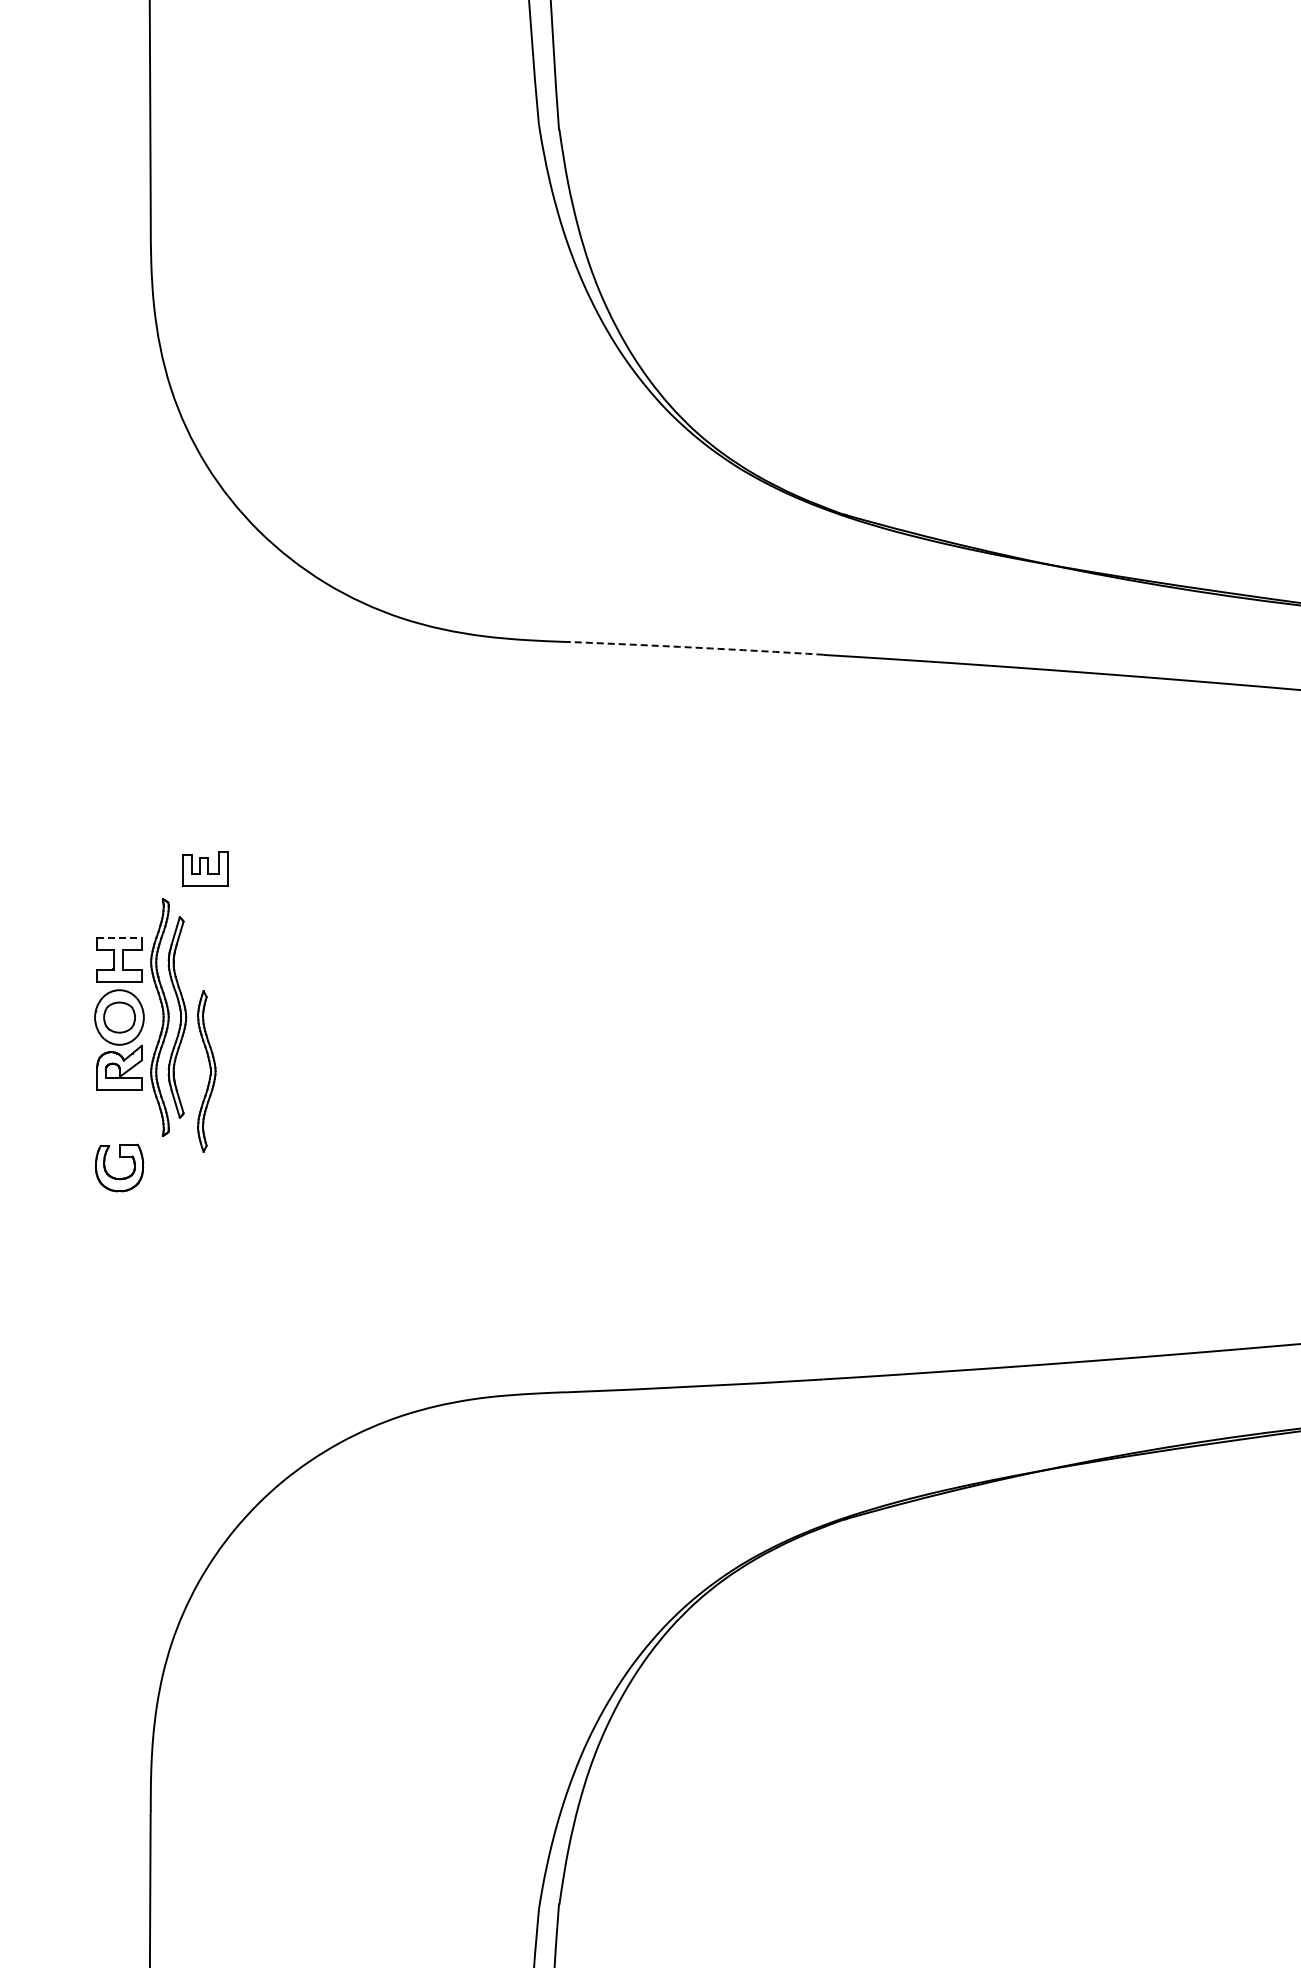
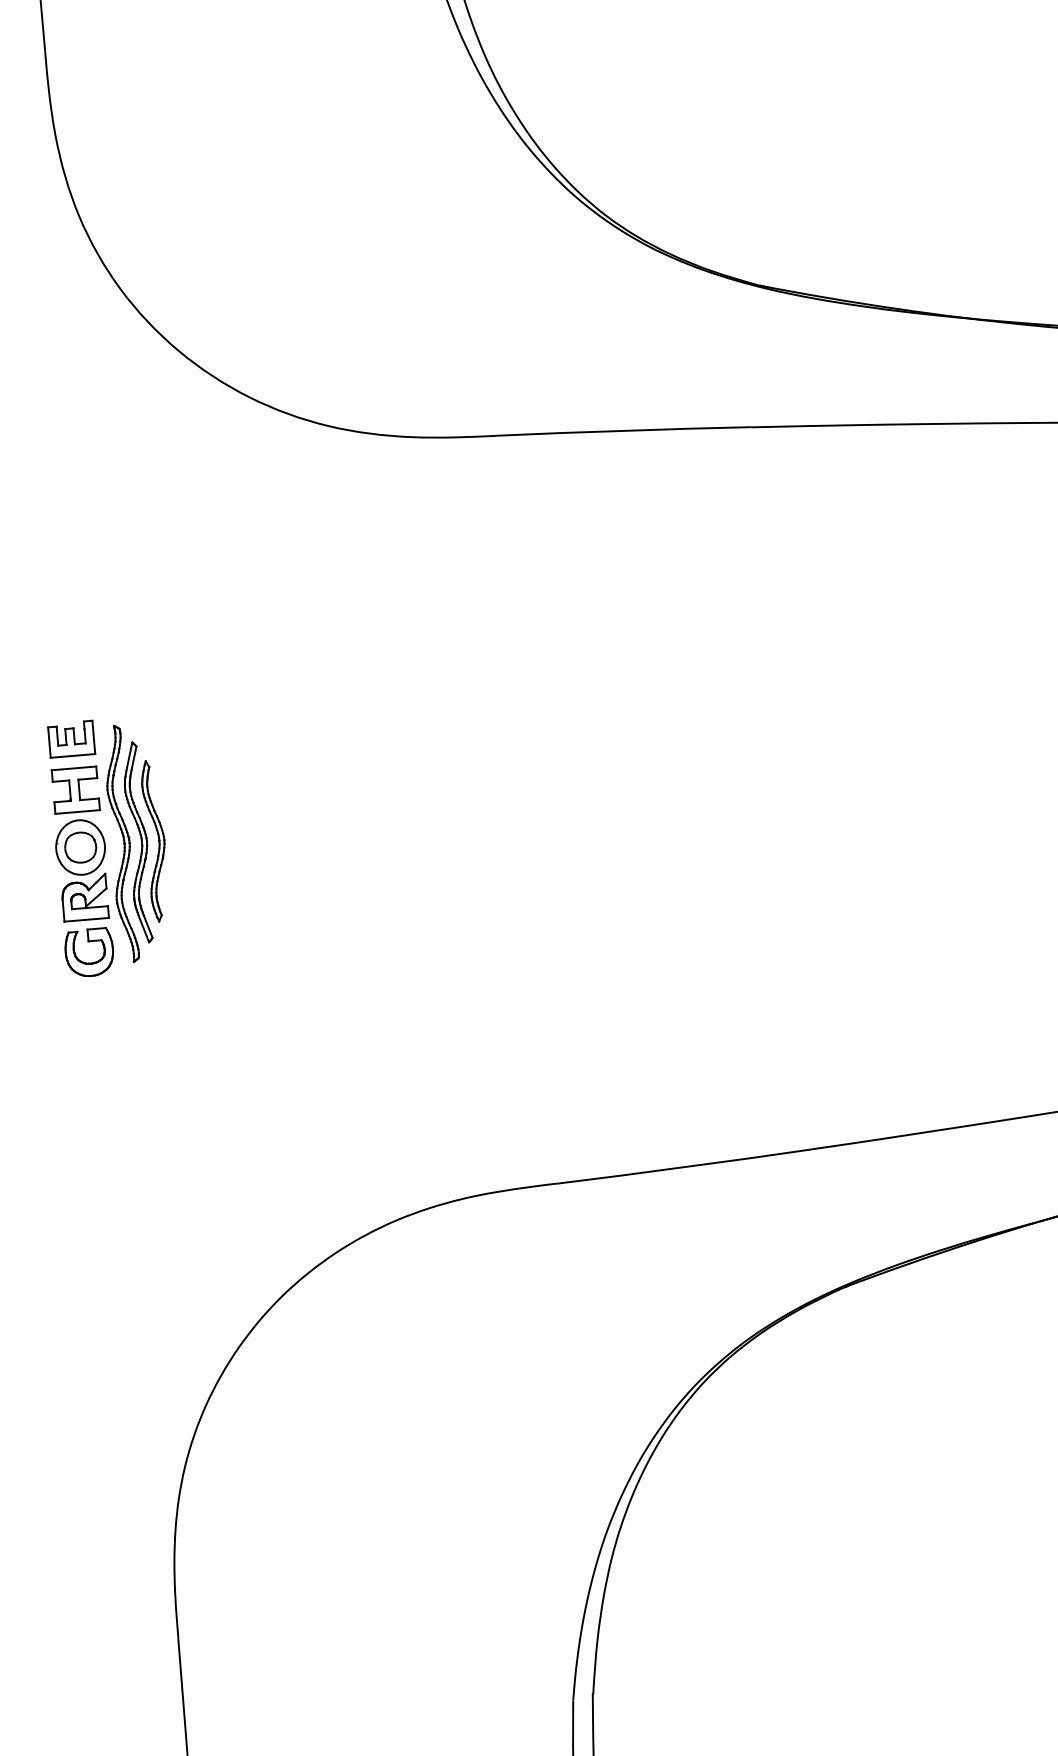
arc: (695, 647) -> (623, 430), dashed -> solid
part: (205, 868) -> (71, 738), moved
line: (120, 938) -> (74, 768), dashed -> solid
part: (206, 1070) -> (155, 840), moved
part: (119, 1157) -> (88, 942), moved

